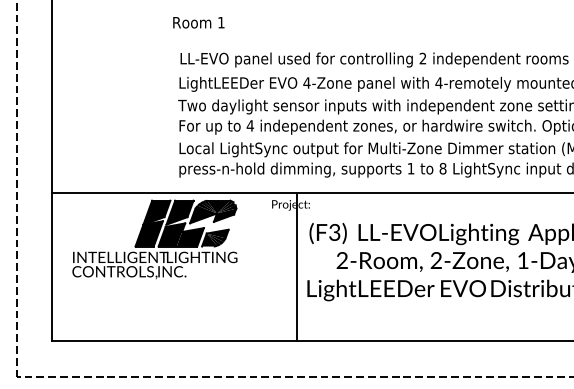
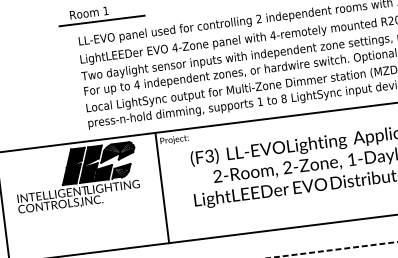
line: (214, 35) -> (102, 21), added
line: (296, 266) -> (162, 187), moved

